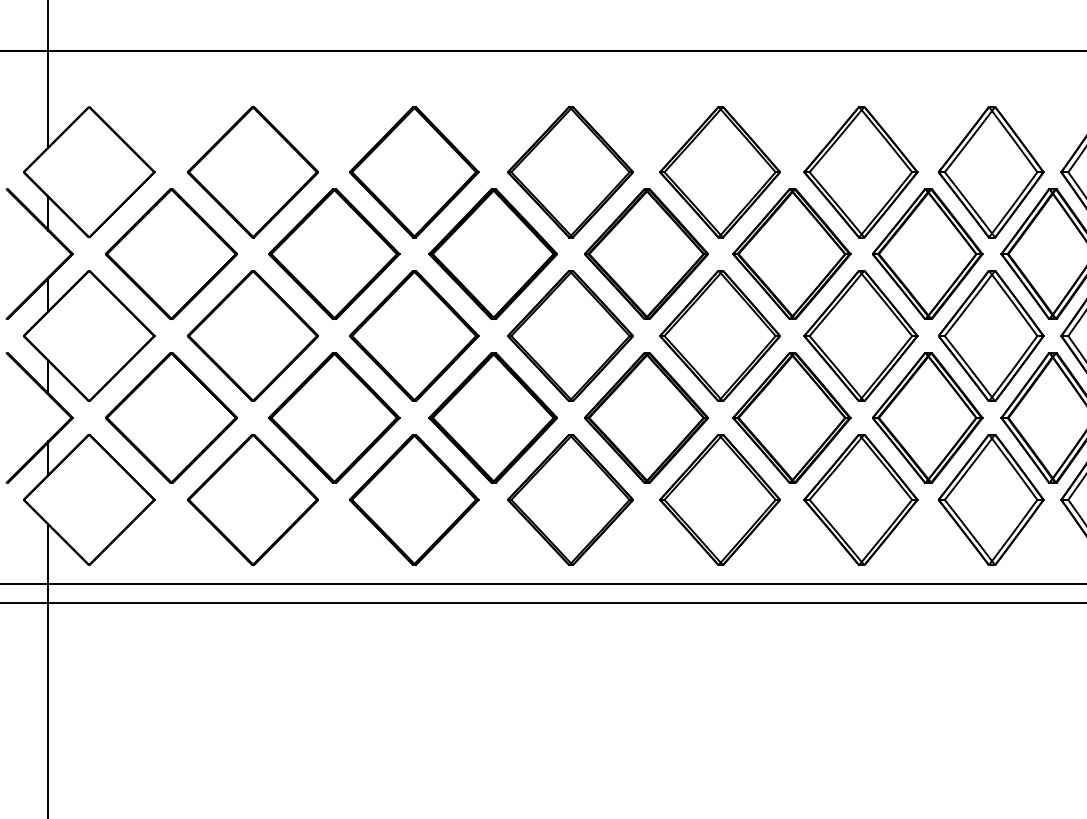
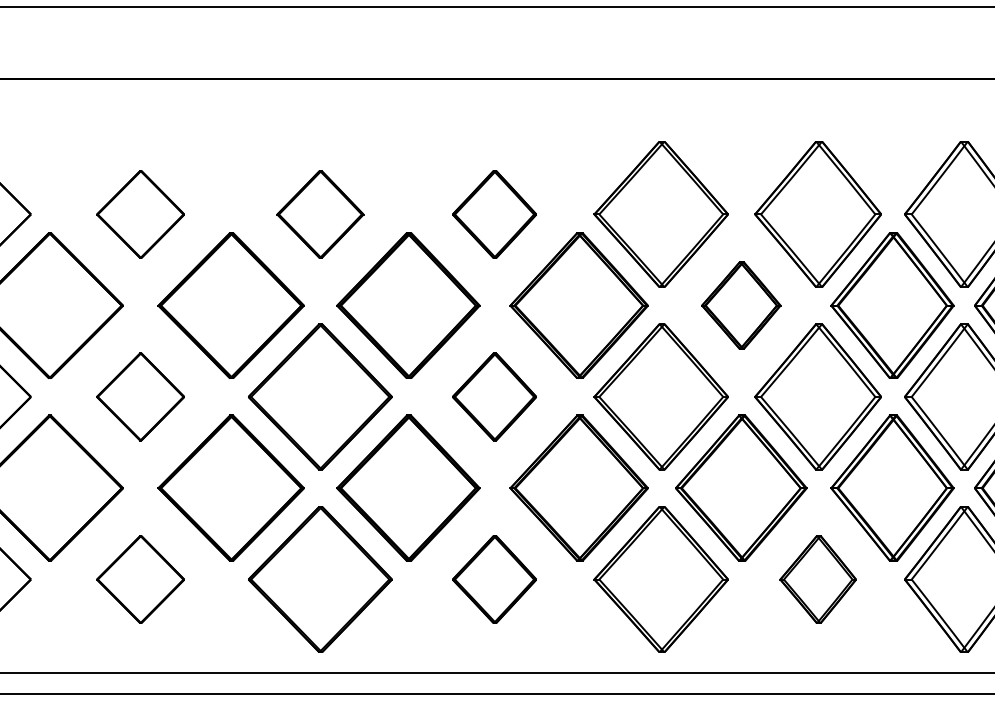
part: (252, 172) -> (140, 214), size x0.6
part: (414, 172) -> (320, 214), size x0.6
part: (570, 172) -> (494, 214), size x0.6
part: (791, 253) -> (740, 304), size x0.6
part: (252, 335) -> (140, 396), size x0.6
part: (570, 335) -> (494, 396), size x0.6
part: (252, 499) -> (140, 579), size x0.6
part: (570, 499) -> (494, 579), size x0.6
part: (860, 499) -> (817, 579), size x0.6

